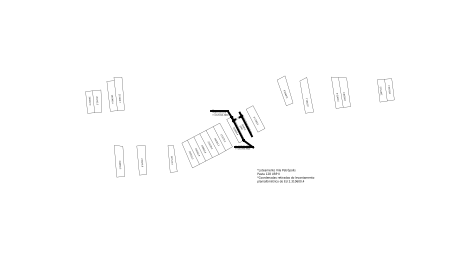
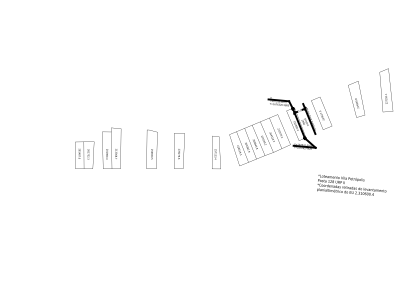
text: (284, 90) -> (356, 98), moved
text: (104, 95) -> (97, 148), moved

